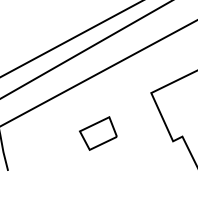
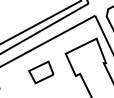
part: (98, 133) -> (41, 72), size x1.43

